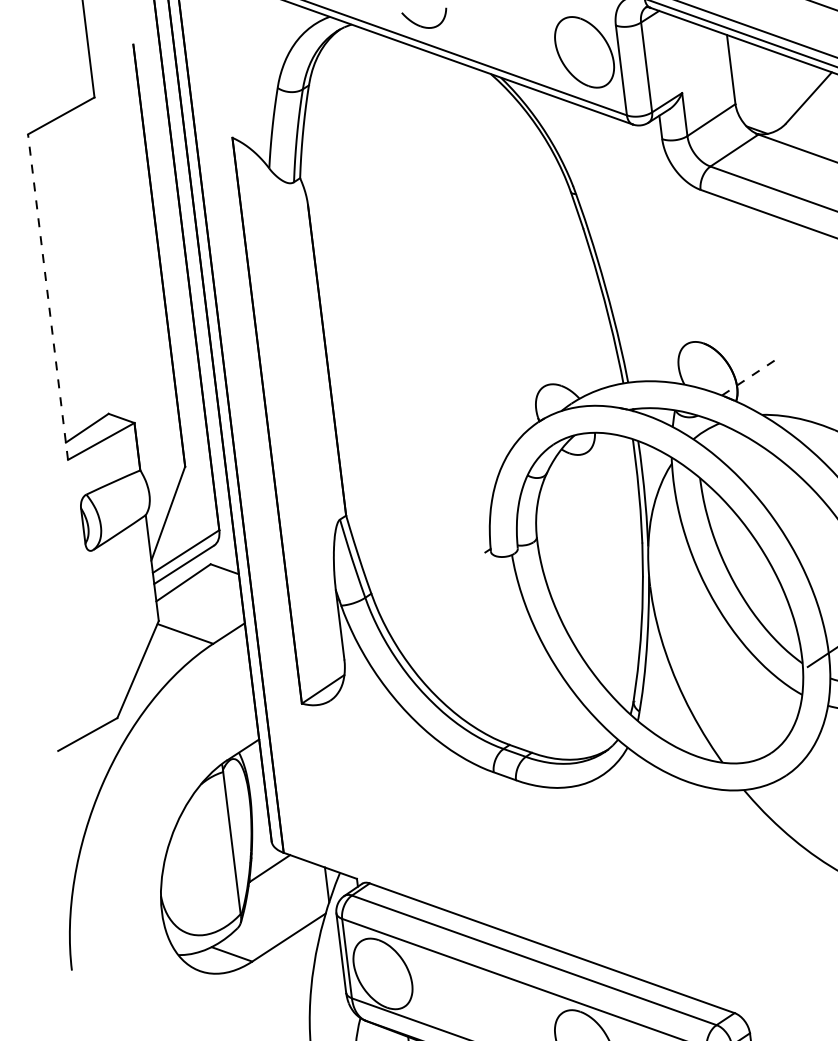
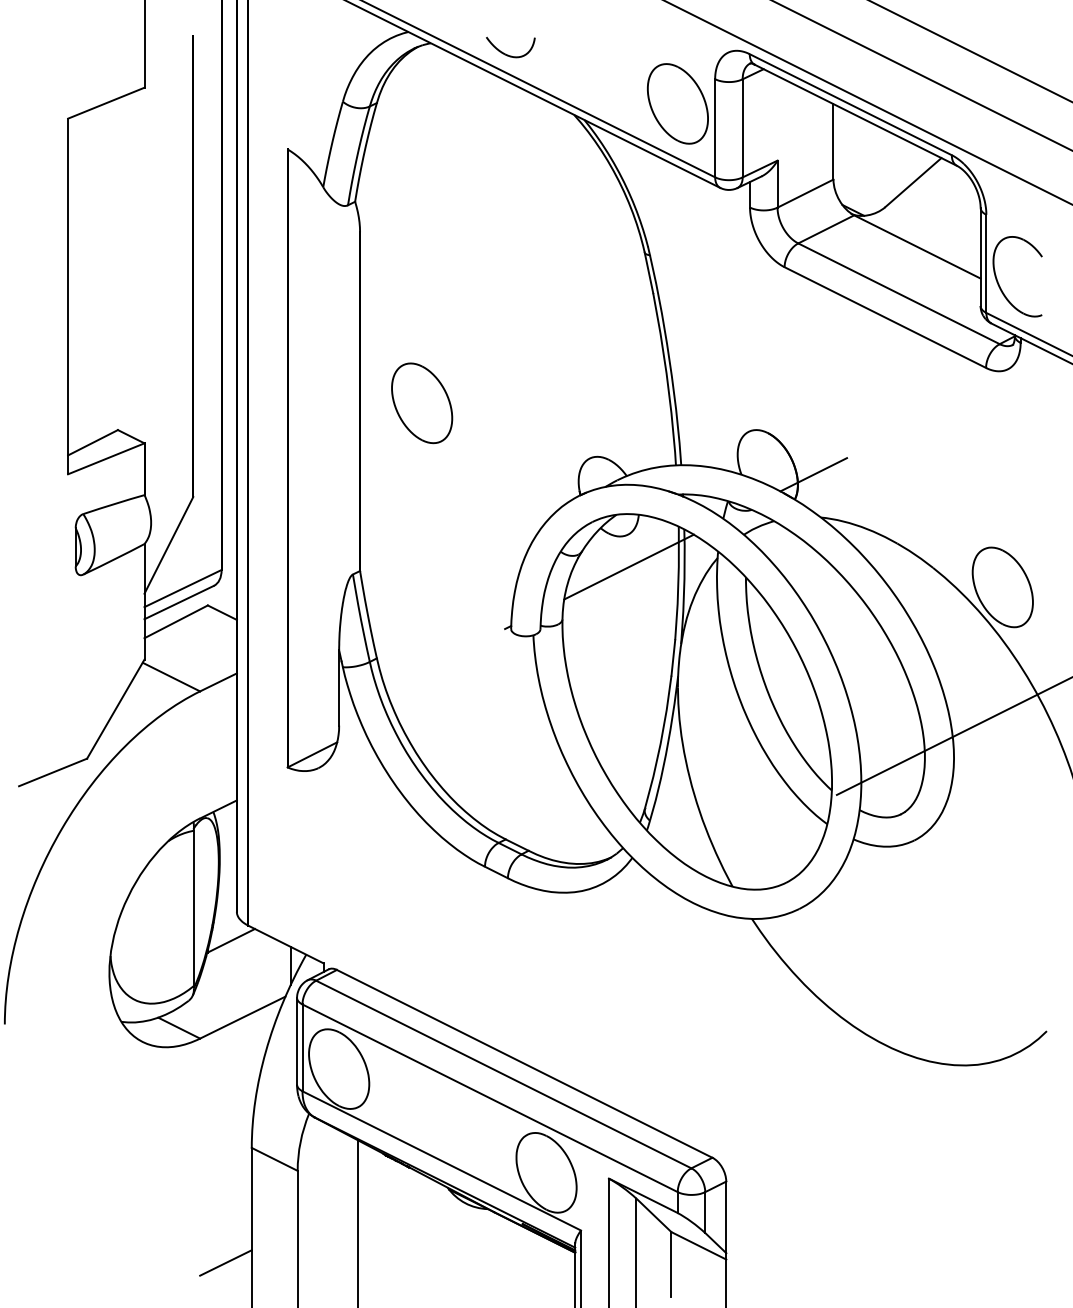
line: (48, 297) -> (68, 296), dashed -> solid
part: (384, 355) -> (422, 403), added
line: (751, 376) -> (814, 474), dashed -> solid
line: (591, 481) -> (628, 566), added

